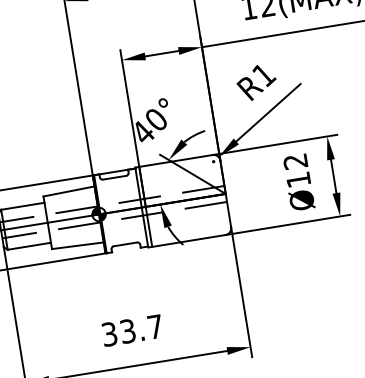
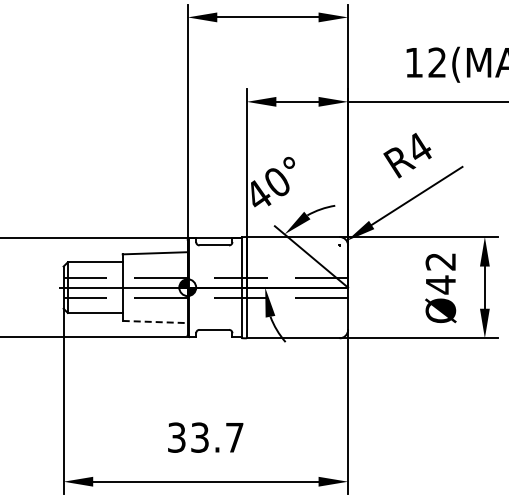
text: (264, 74) -> (419, 148), R1 -> R4
text: (298, 179) -> (440, 284), Ø12 -> Ø42
line: (78, 246) -> (155, 322), solid -> dashed

